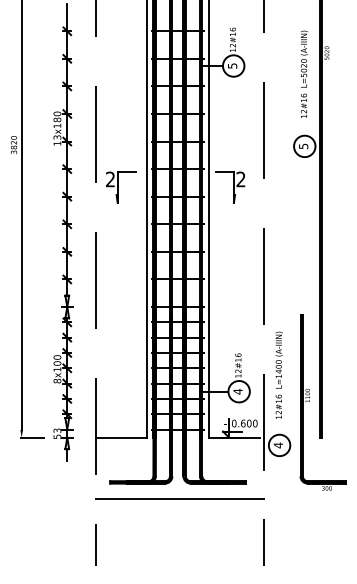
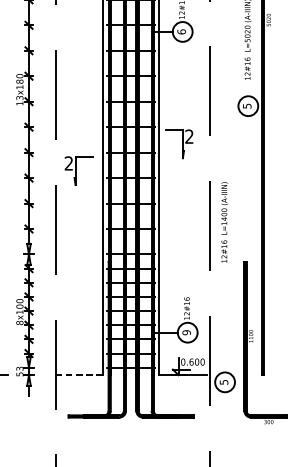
text: (232, 65) -> (181, 31), 5 -> 6
part: (121, 187) -> (79, 170), moved
text: (278, 374) -> (224, 221), moved
text: (237, 391) -> (186, 332), 4 -> 9
line: (121, 437) -> (79, 374), solid -> dashed
text: (278, 445) -> (224, 382), 4 -> 5
line: (179, 499) -> (132, 432), removed

